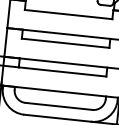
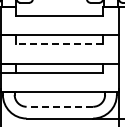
line: (65, 43) -> (59, 44), solid -> dashed
line: (58, 106) -> (59, 106), solid -> dashed

